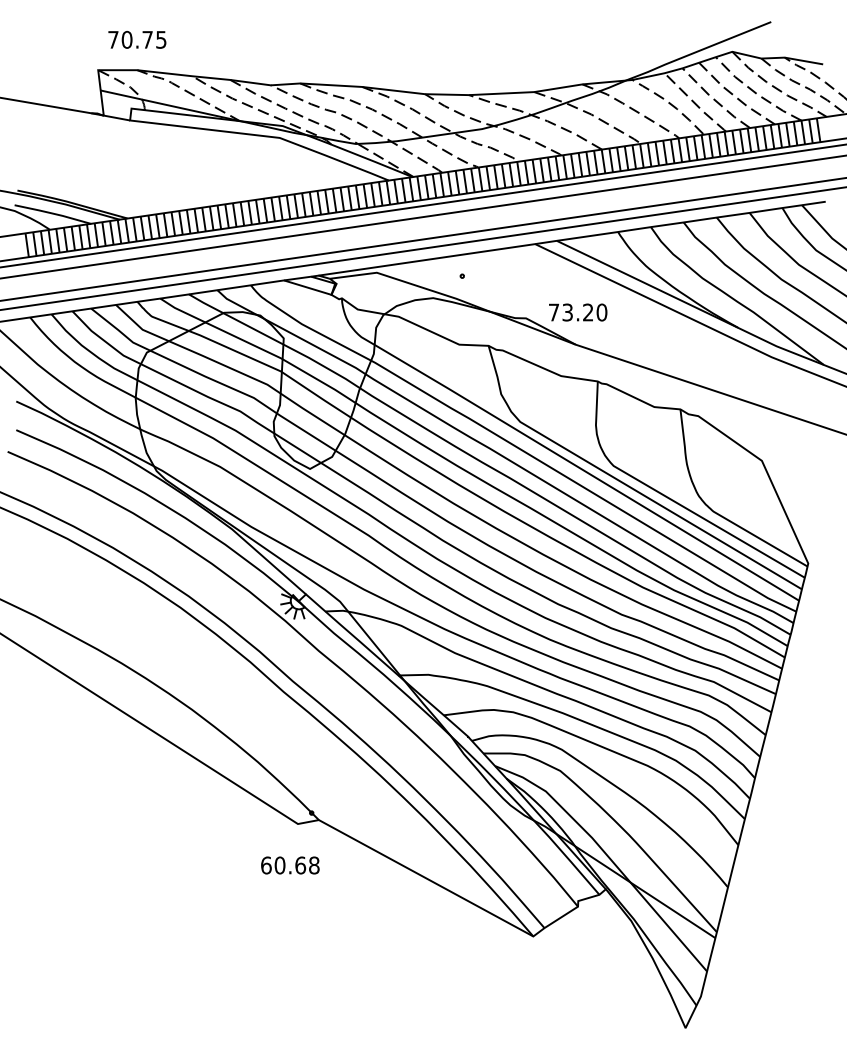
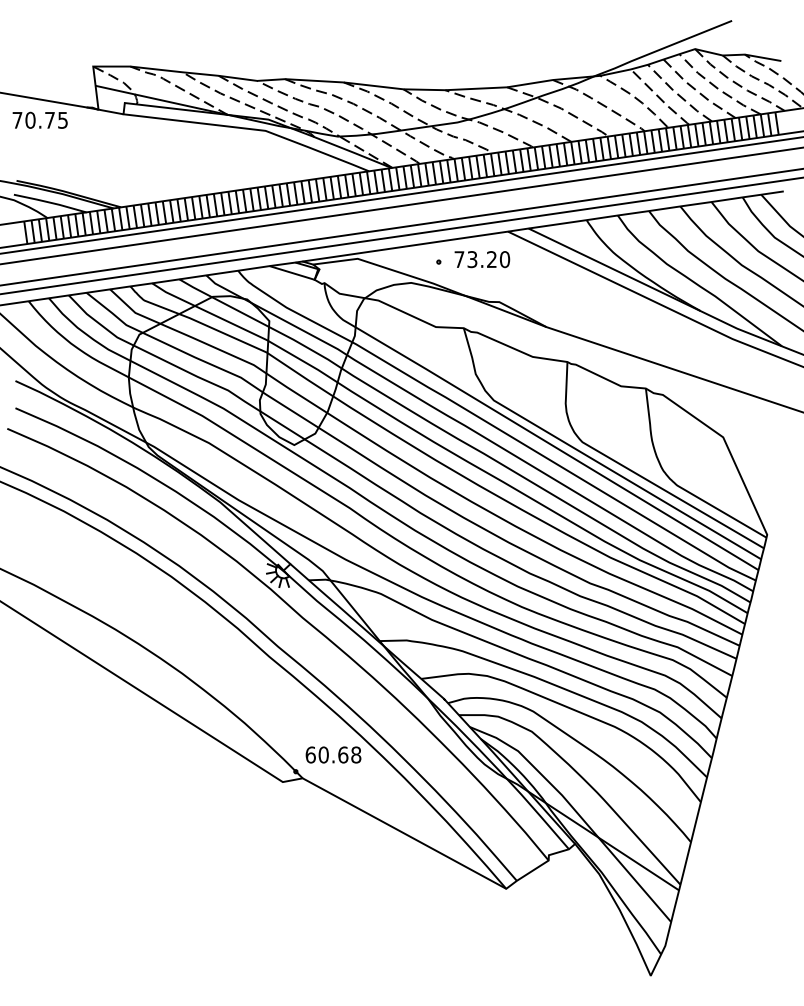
text: (137, 39) -> (40, 119), moved
text: (578, 312) -> (482, 259), moved
text: (290, 865) -> (333, 755), moved

